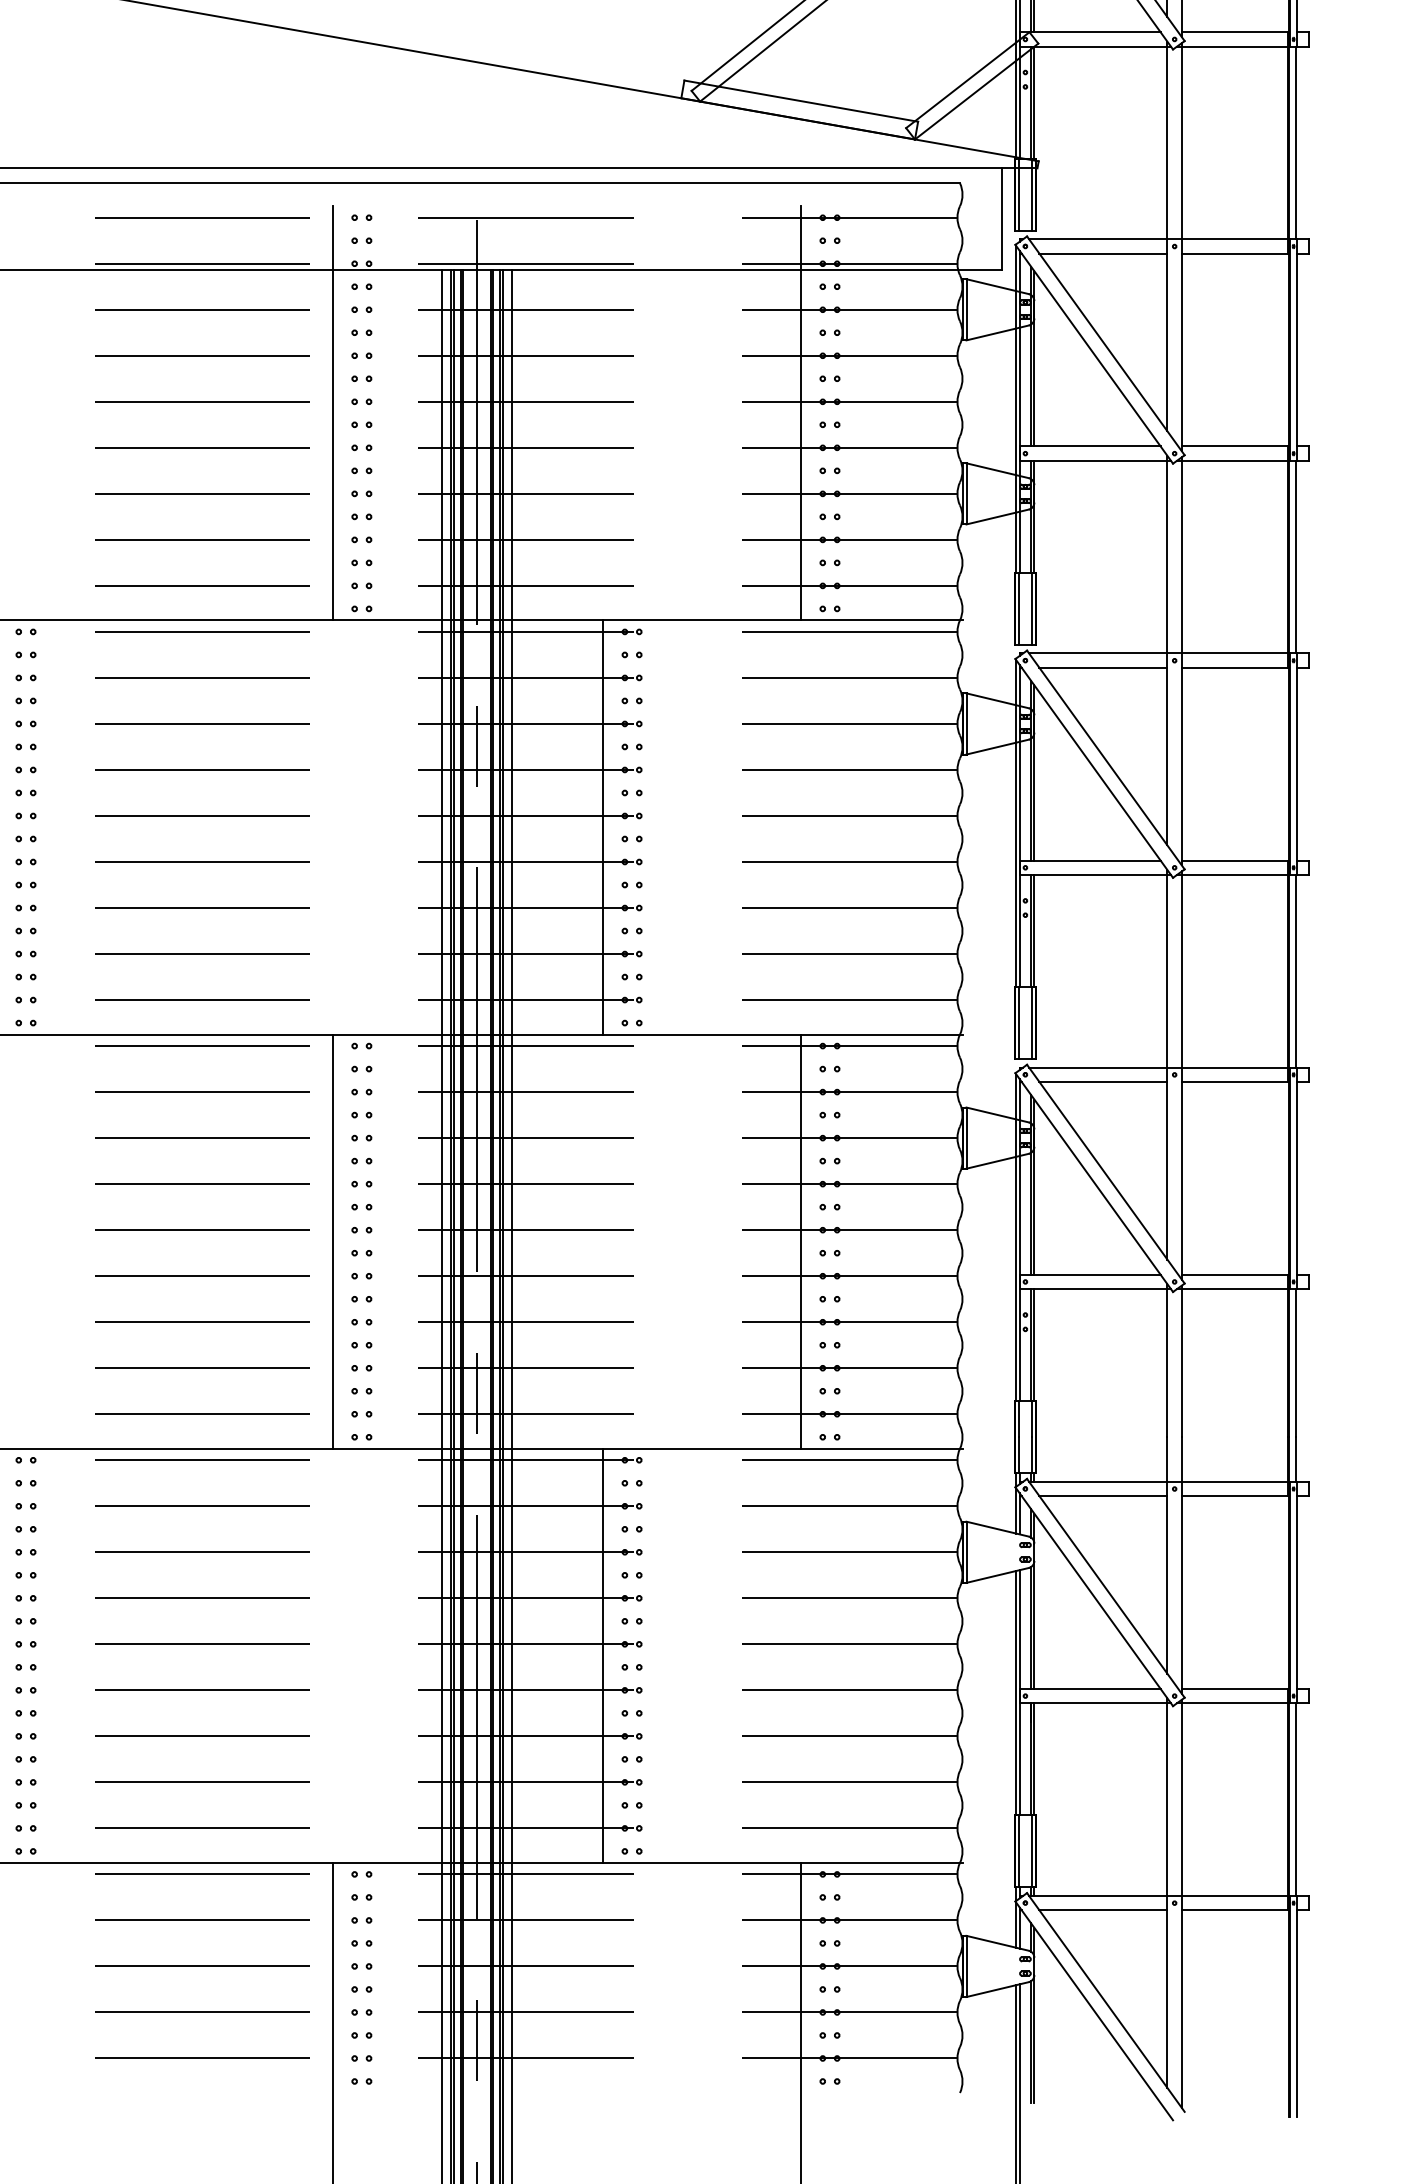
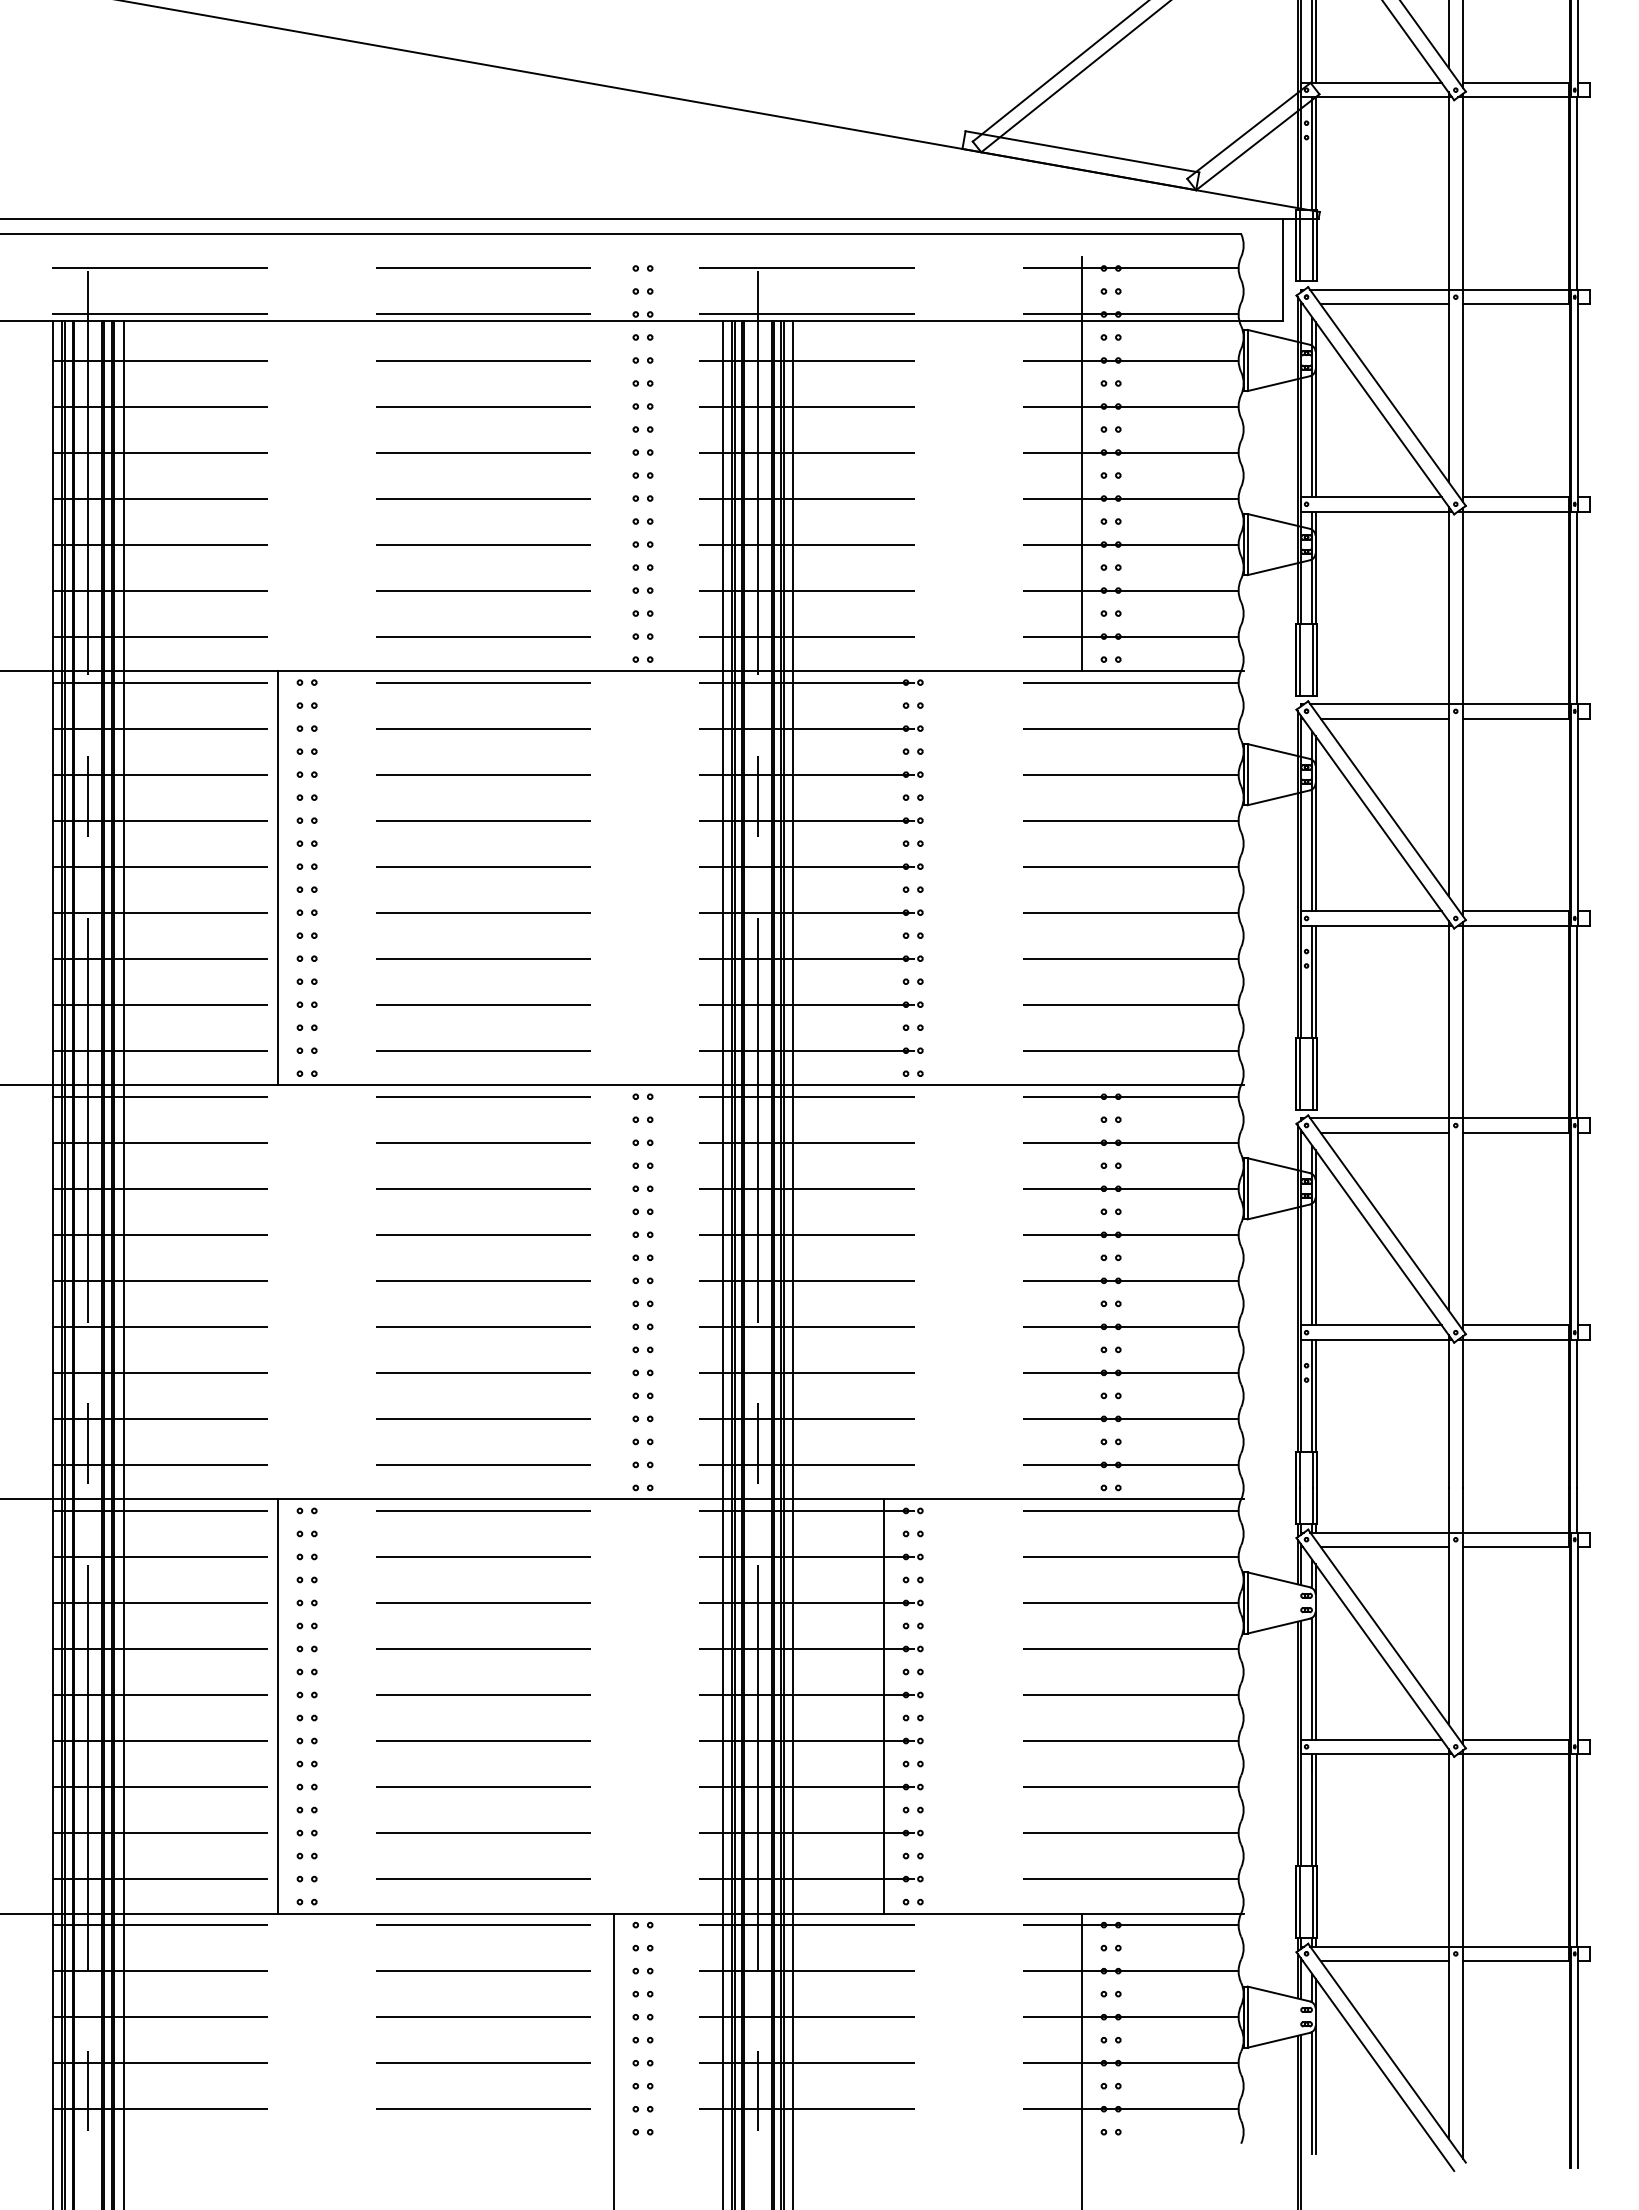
line: (333, 412) -> (614, 463), removed
line: (603, 827) -> (884, 878), removed
line: (333, 1241) -> (614, 1292), removed
line: (801, 1241) -> (1082, 1292), removed

